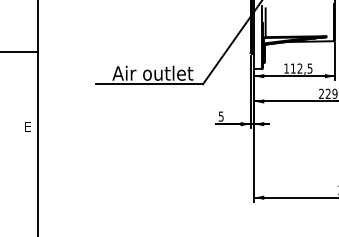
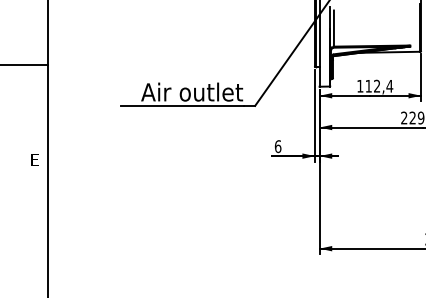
text: (309, 68) -> (389, 86), 112,5 -> 112,4
text: (220, 116) -> (277, 146), 5 -> 6

